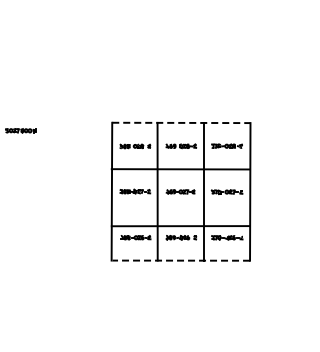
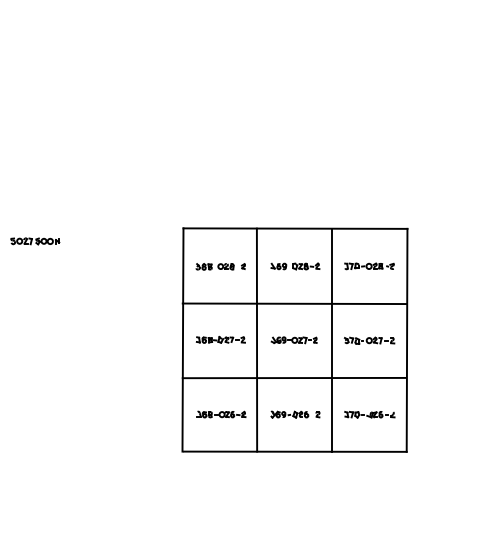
line: (181, 122) -> (295, 227), dashed -> solid
line: (180, 226) -> (294, 378), moved
line: (181, 260) -> (295, 451), dashed -> solid

